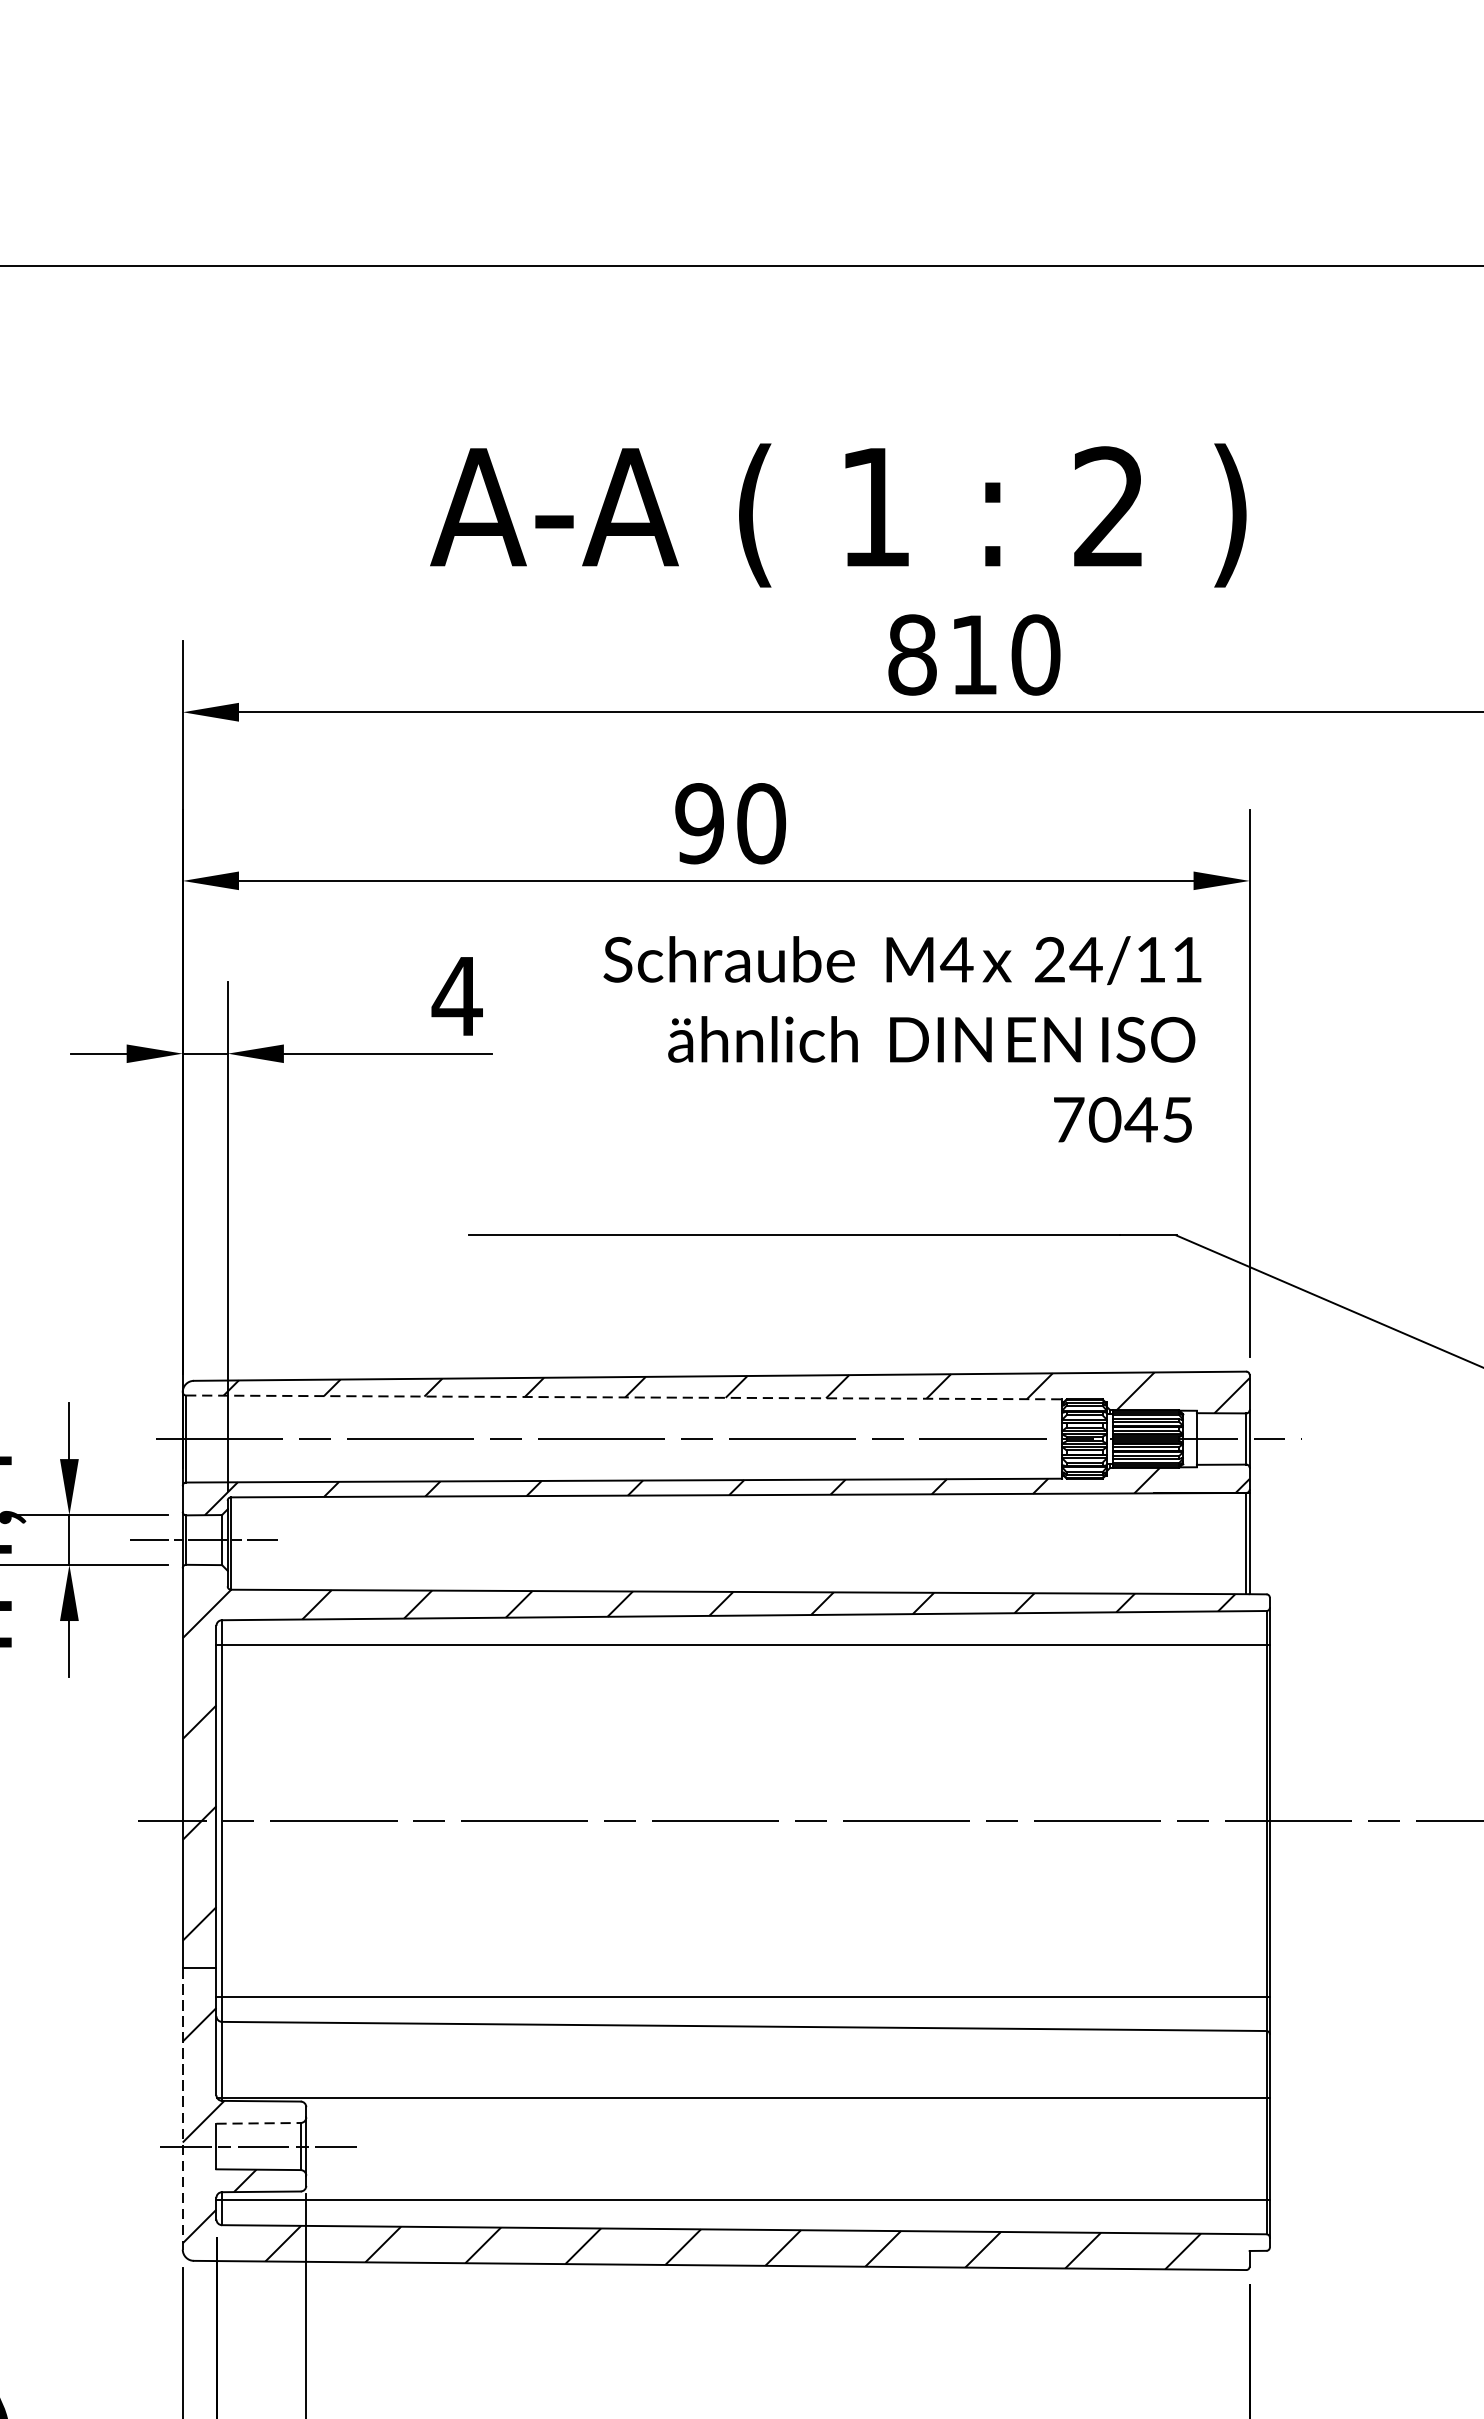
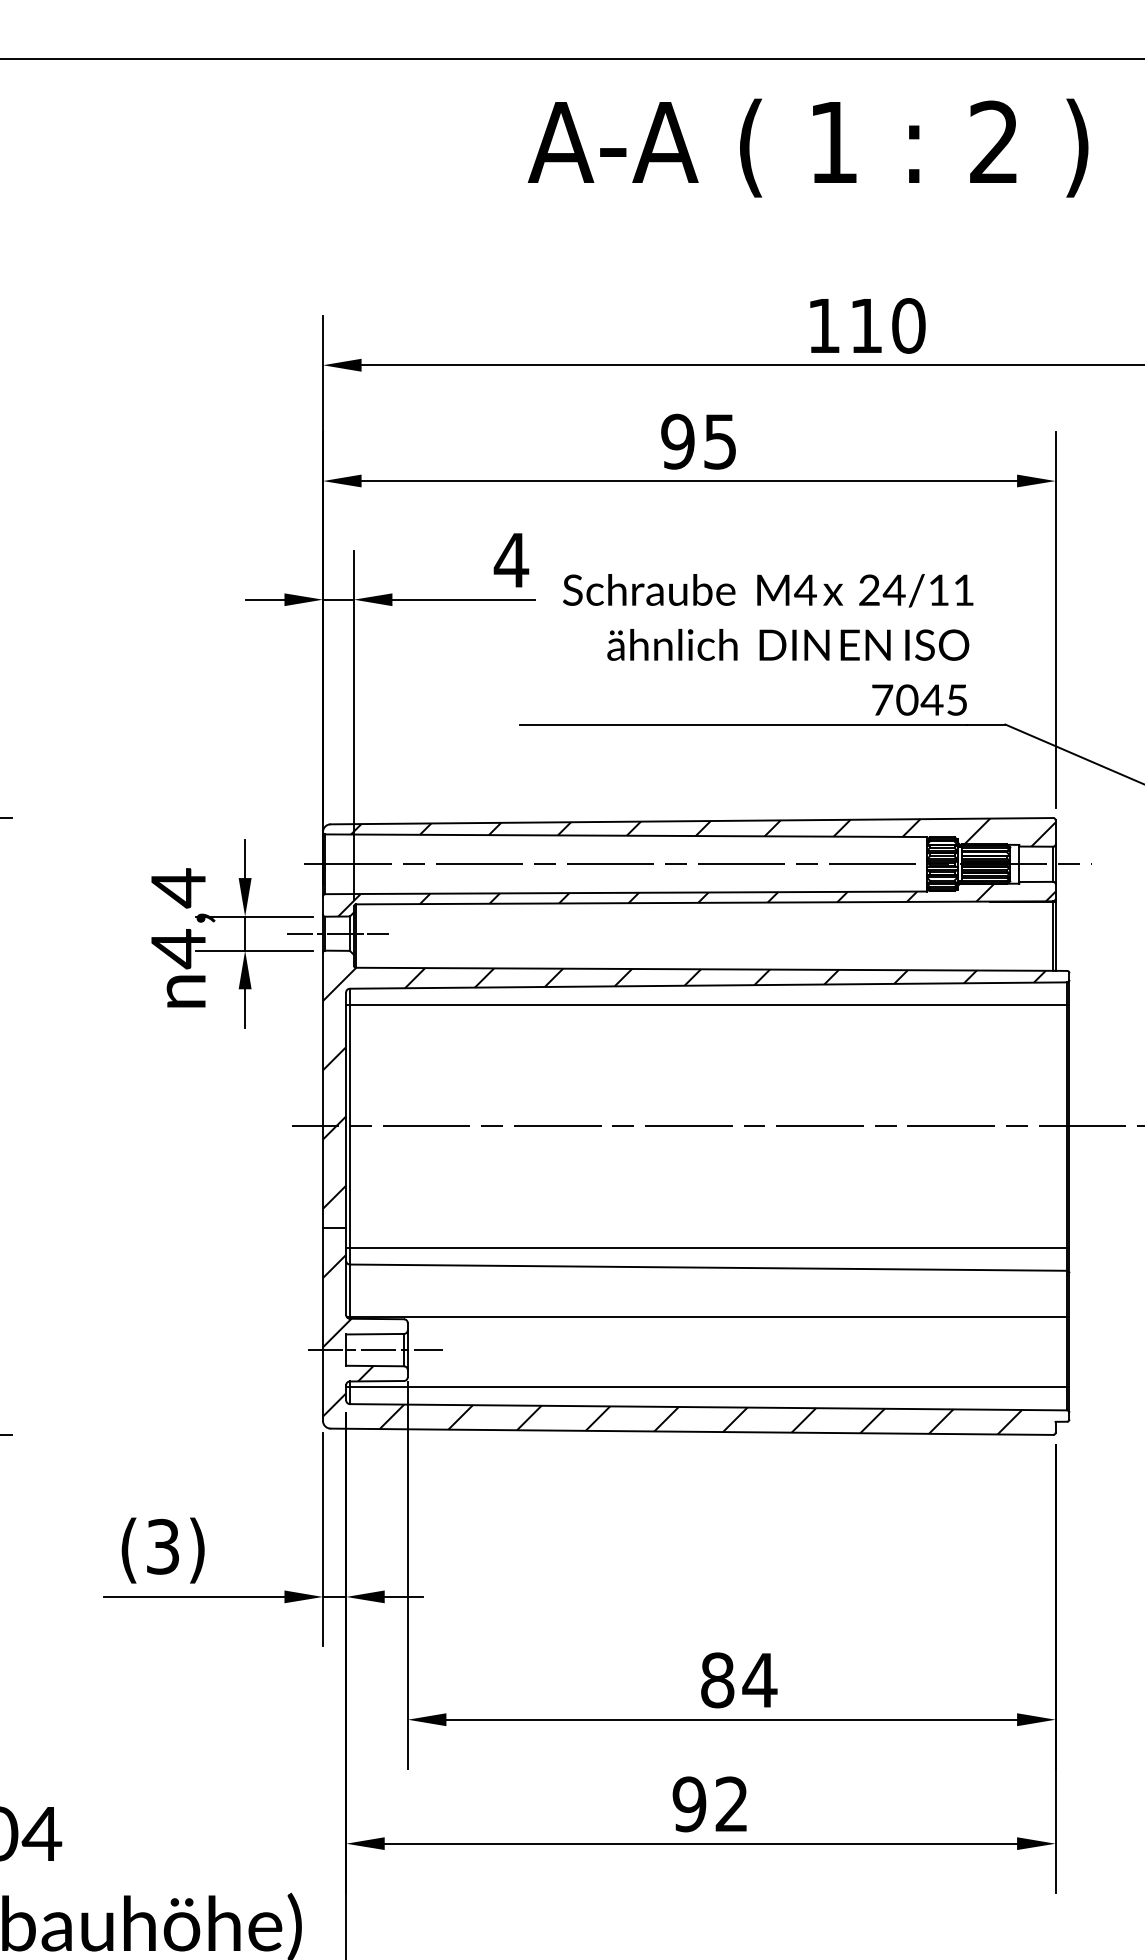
text: (837, 514) -> (807, 147), moved
text: (911, 654) -> (823, 325), 810 -> 110
text: (761, 823) -> (720, 441), 90 -> 95
text: (902, 1038) -> (768, 644), moved
line: (624, 1397) -> (626, 835), dashed -> solid
line: (182, 2109) -> (322, 1324), dashed -> solid
line: (259, 2123) -> (375, 1334), dashed -> solid

